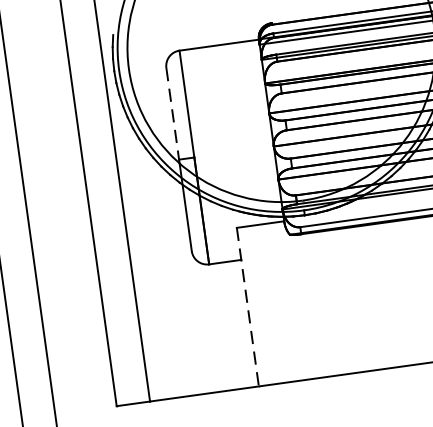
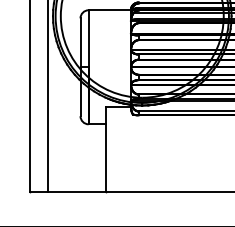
line: (172, 115) -> (80, 43), dashed -> solid
line: (247, 309) -> (105, 150), dashed -> solid

